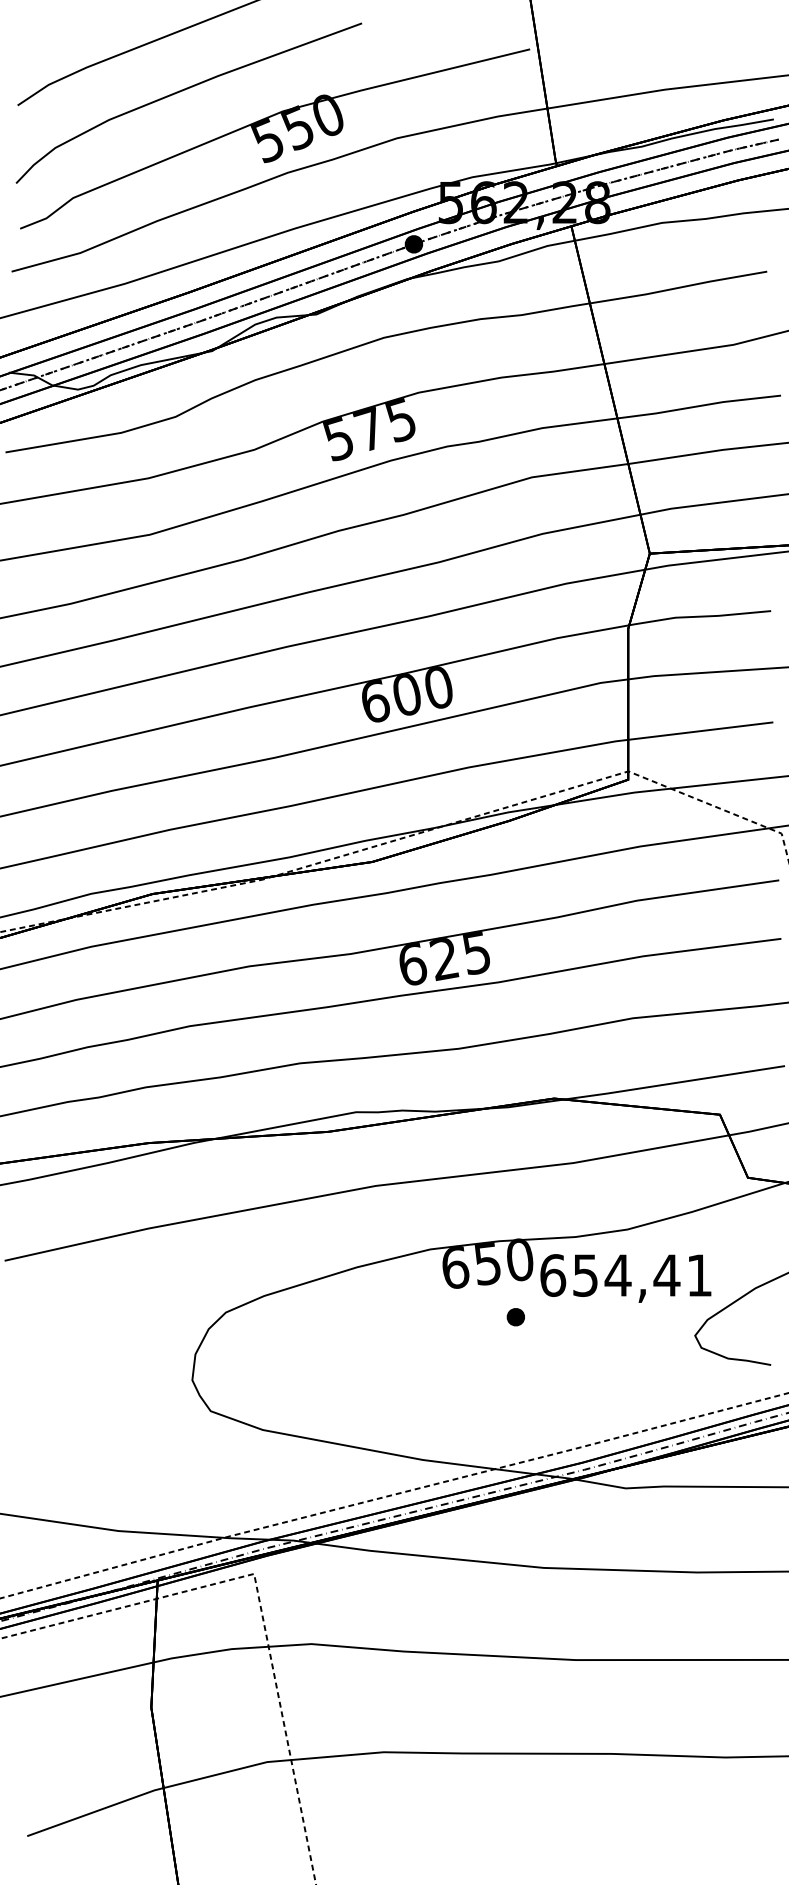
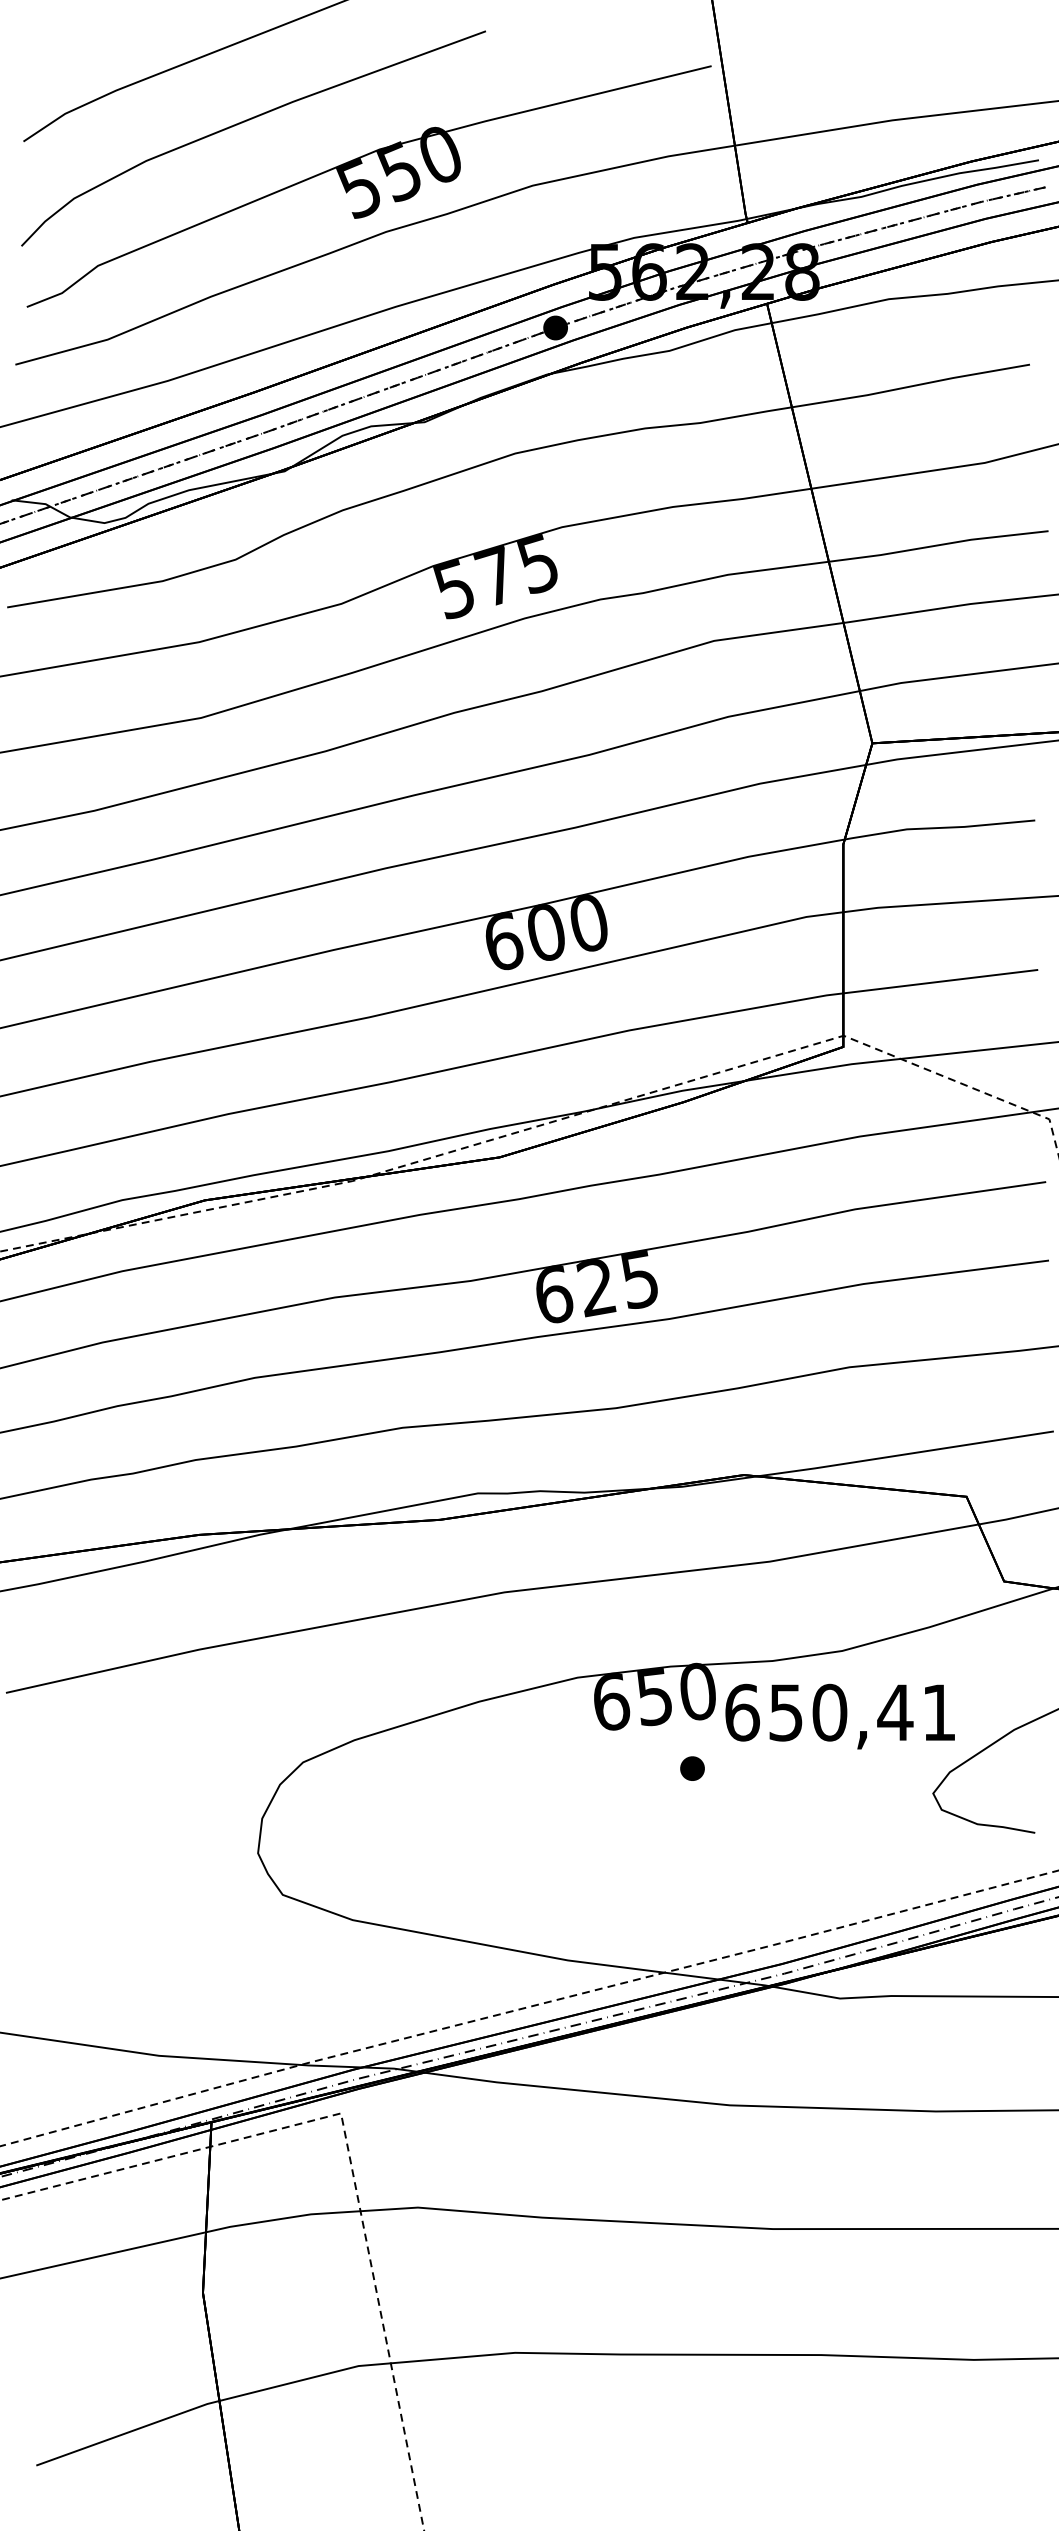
text: (617, 1275) -> (829, 1712), 654,41 -> 650,41

